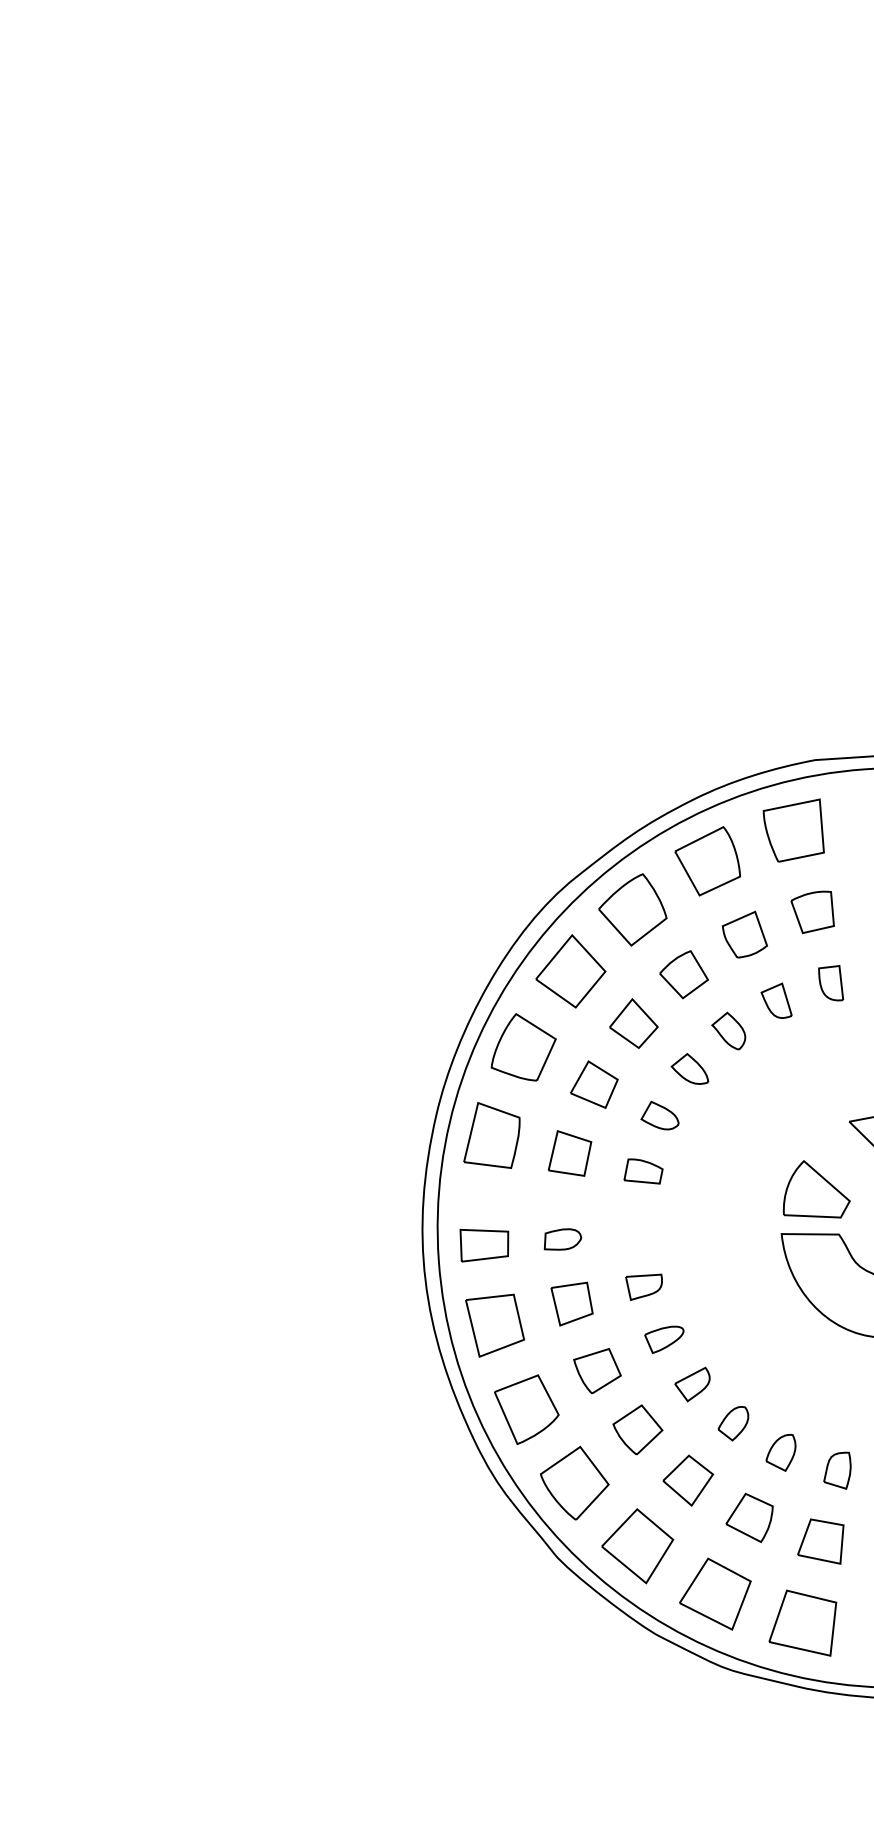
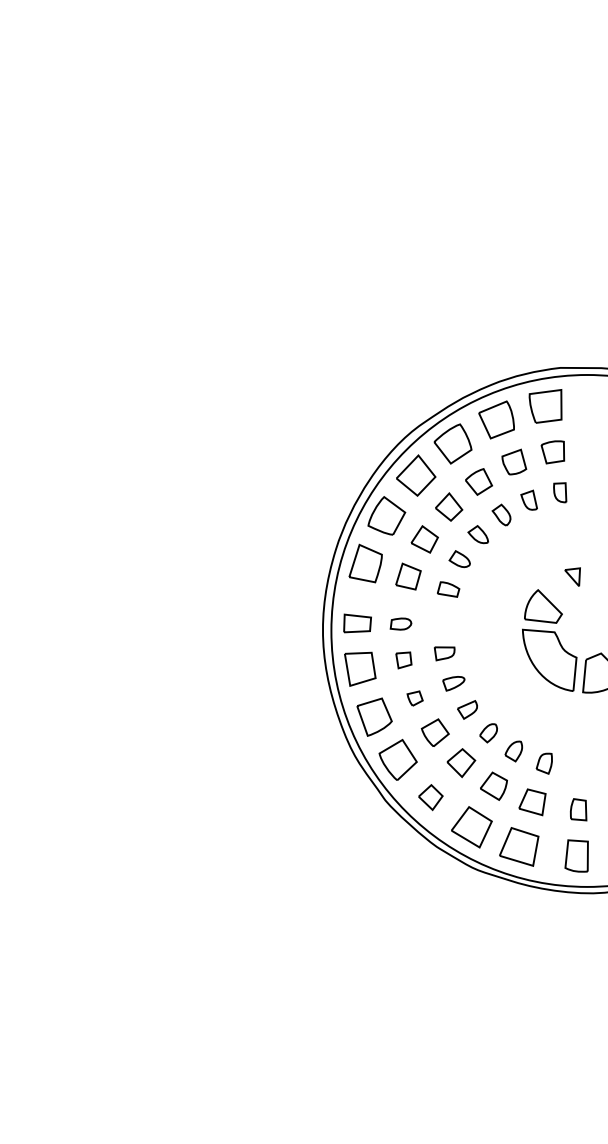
part: (571, 1304) -> (403, 660), size x0.7
part: (596, 1371) -> (414, 698), size x0.6
part: (637, 1546) -> (430, 797), size x0.6

